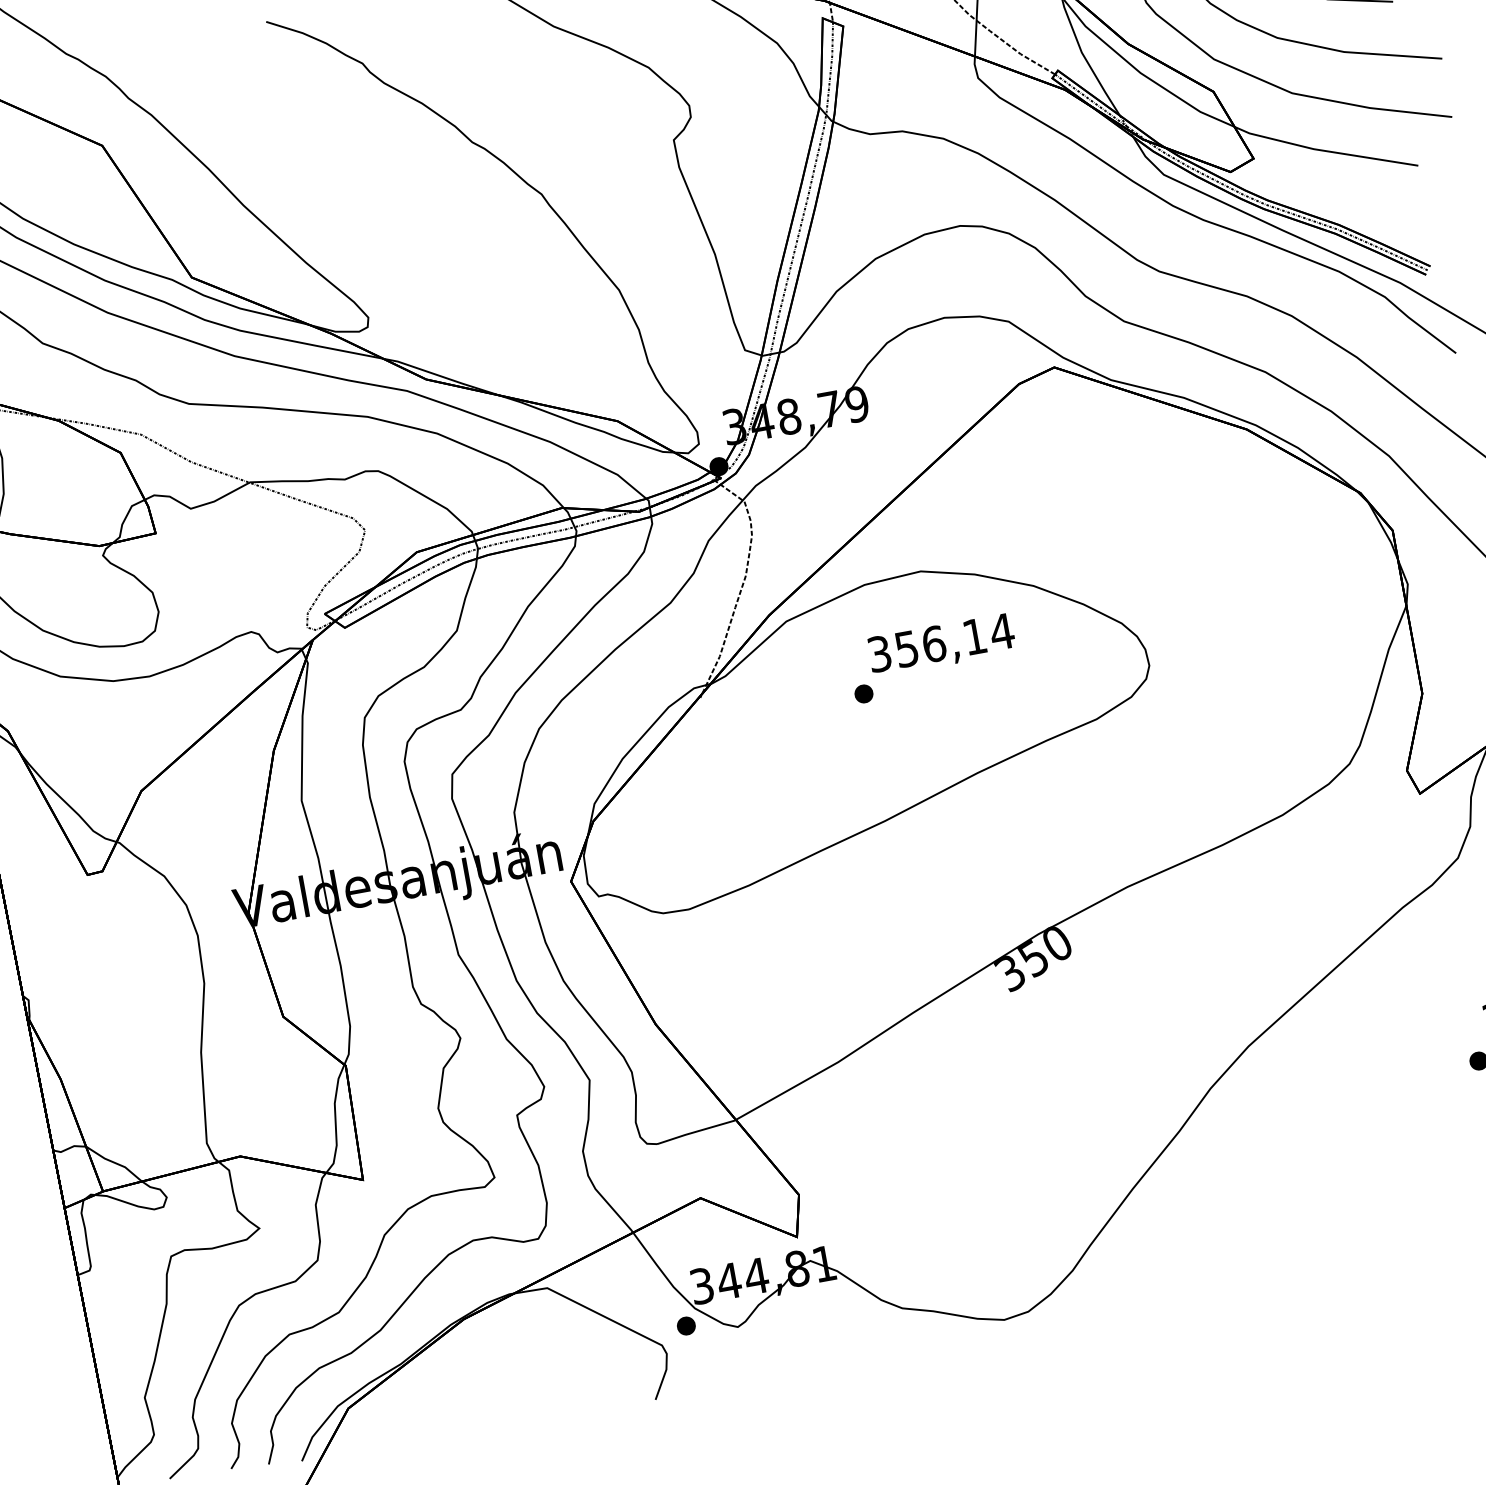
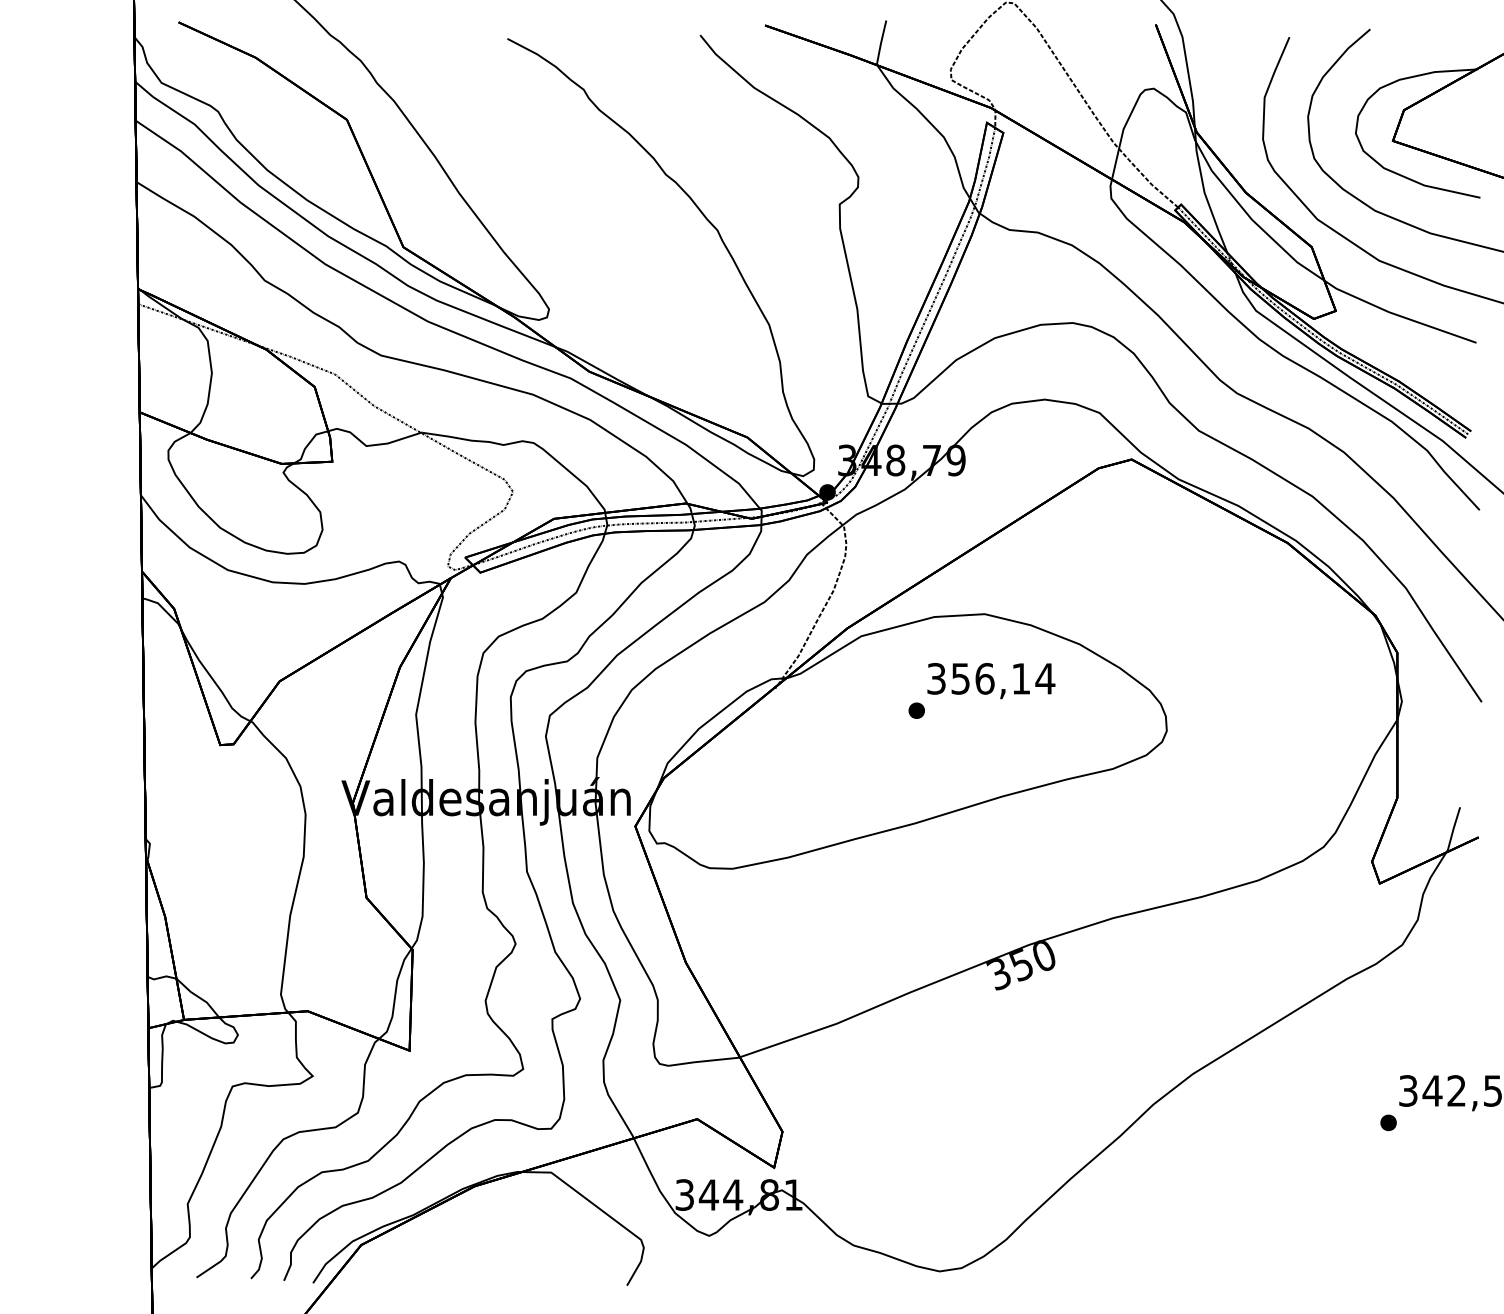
part: (685, 1325) -> (664, 1226), removed

